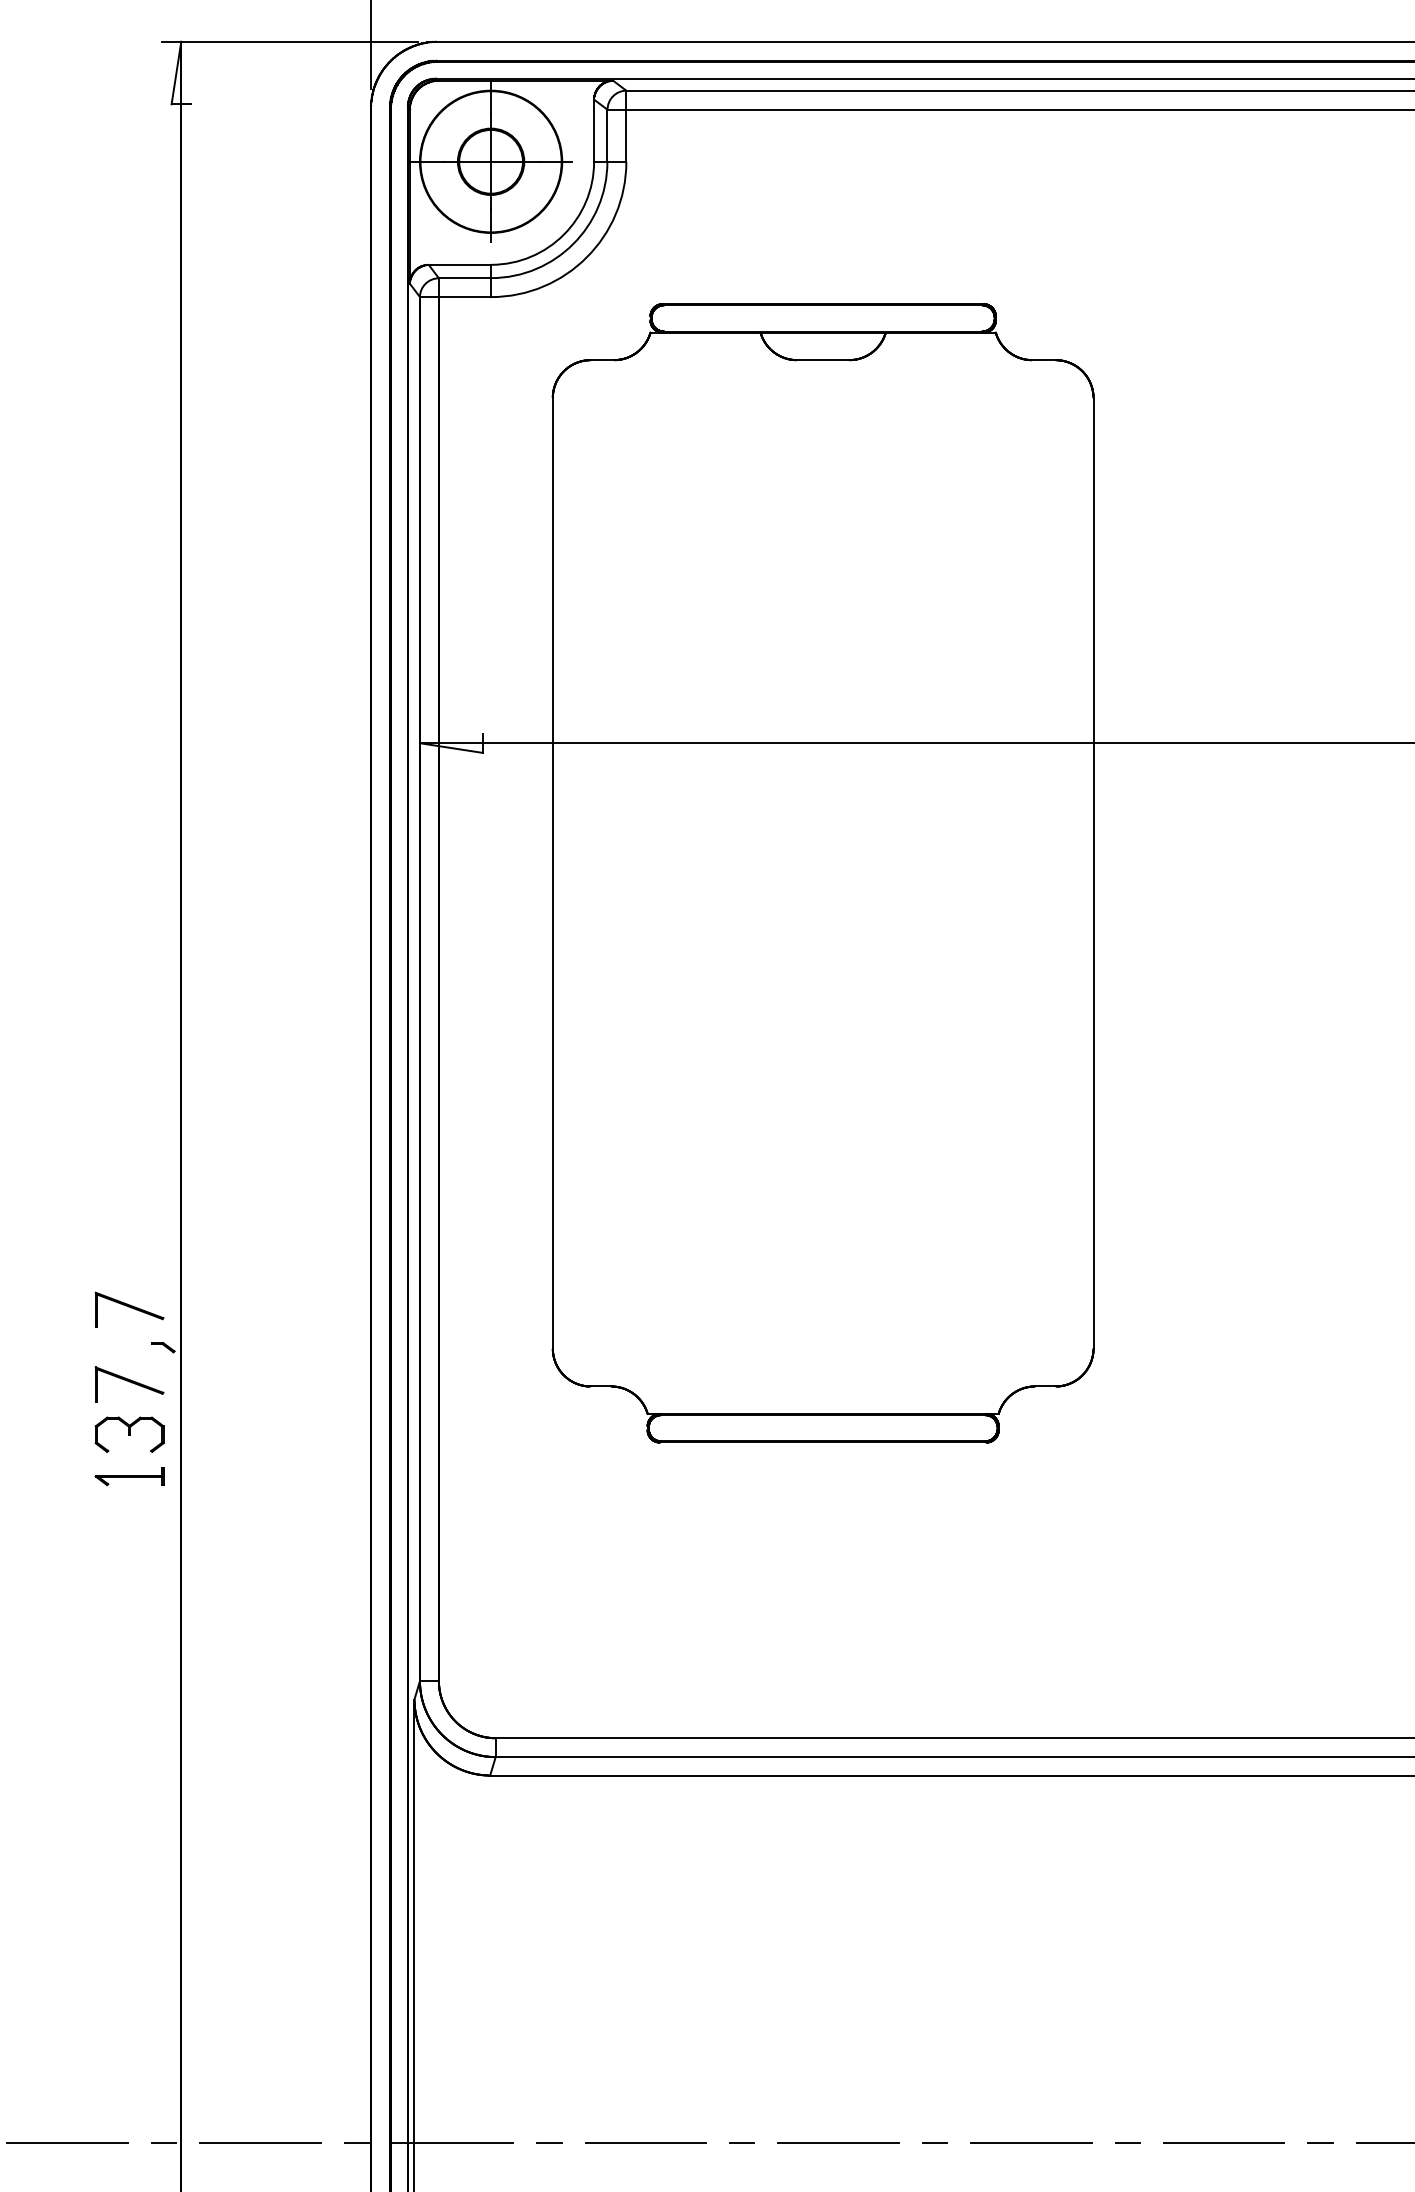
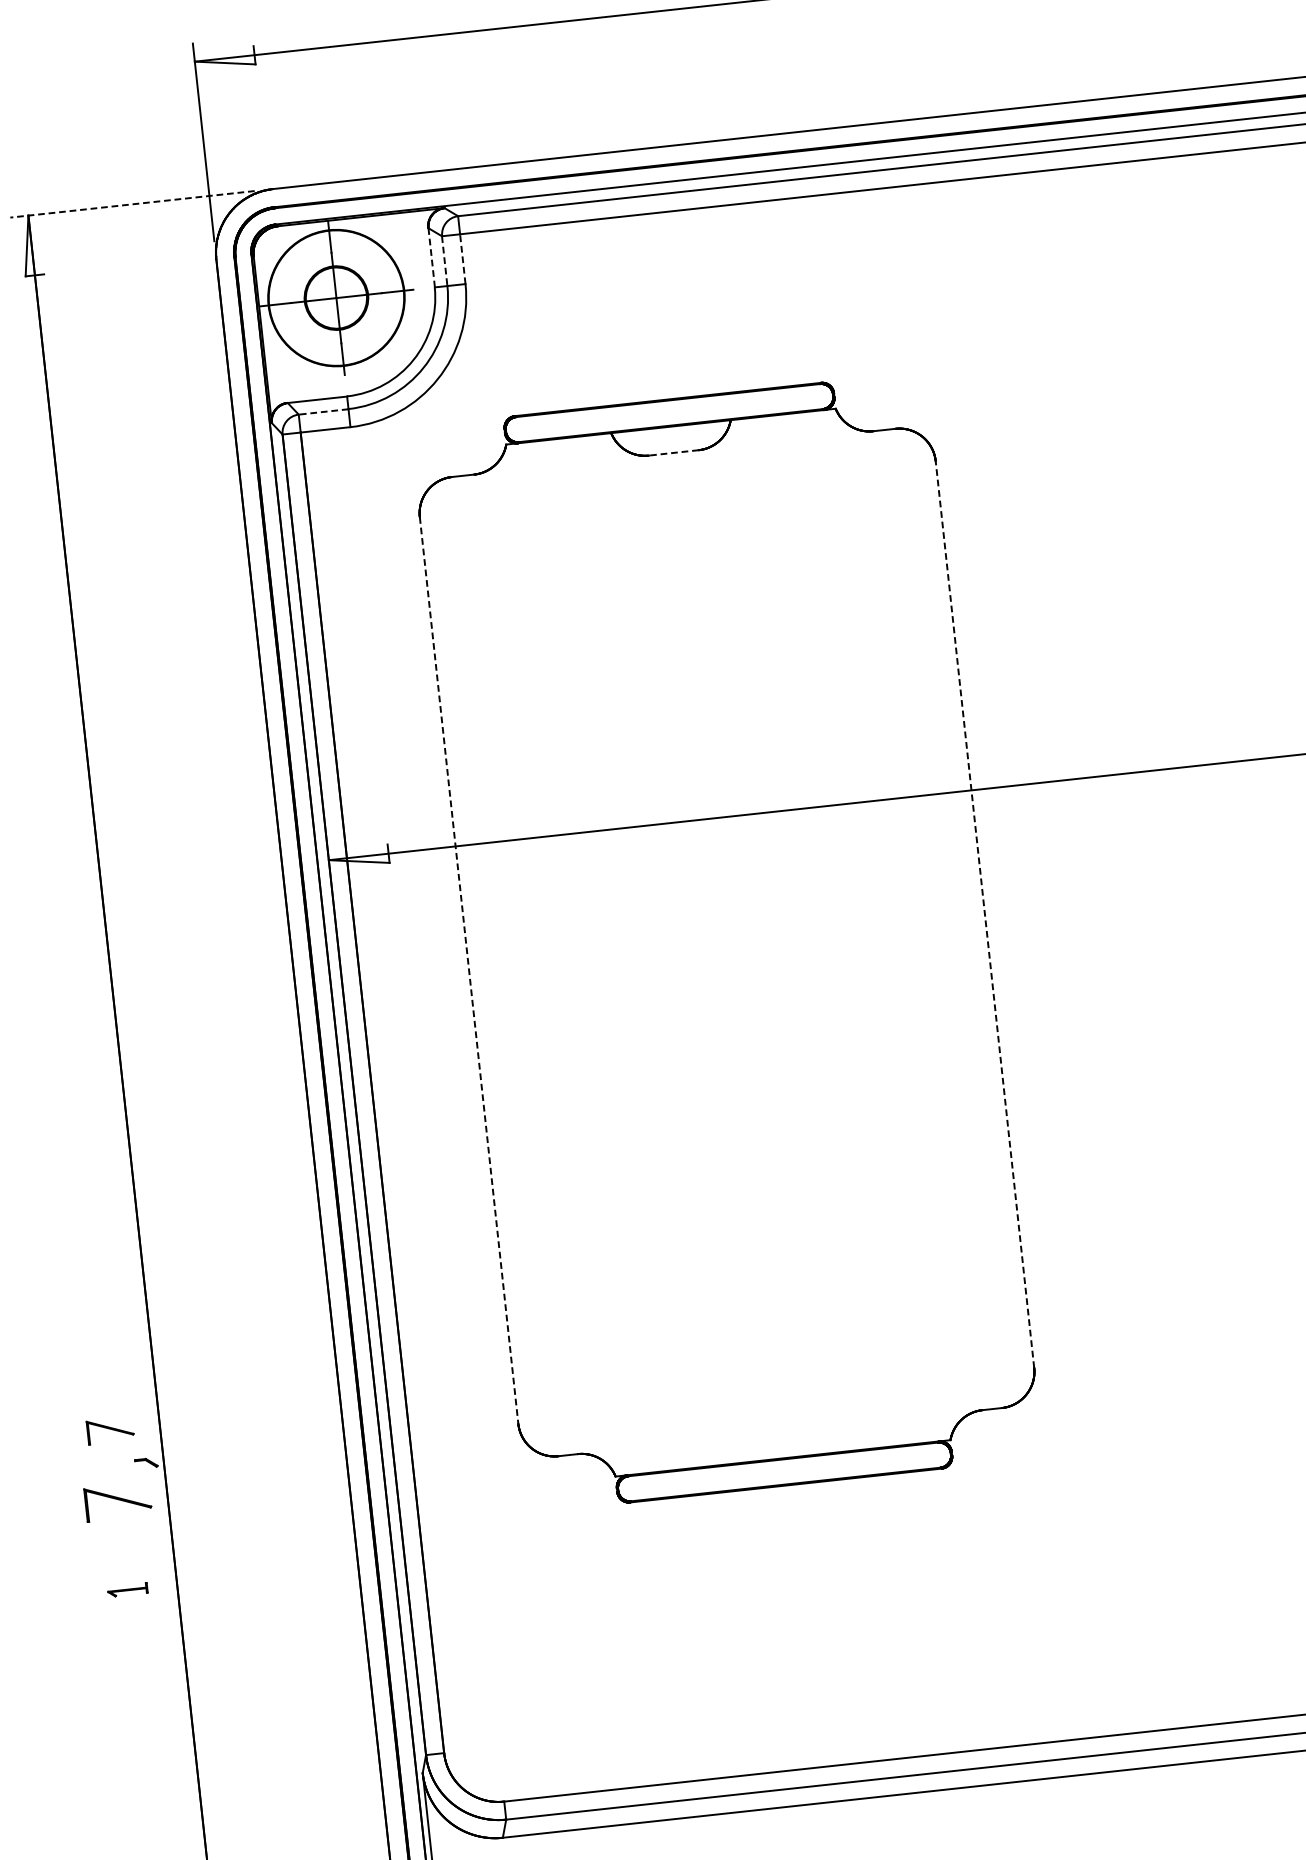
line: (289, 41) -> (131, 204), solid -> dashed
line: (594, 131) -> (431, 258), solid -> dashed
line: (626, 135) -> (462, 258), solid -> dashed
line: (607, 136) -> (444, 261), solid -> dashed
line: (464, 278) -> (323, 412), solid -> dashed
line: (822, 360) -> (673, 453), solid -> dashed
line: (1093, 872) -> (984, 913), solid -> dashed
line: (552, 873) -> (468, 970), solid -> dashed
part: (129, 1309) -> (110, 1430), size x0.7
part: (129, 1434) -> (123, 1549), removed
part: (129, 1476) -> (127, 1589), size x0.6

